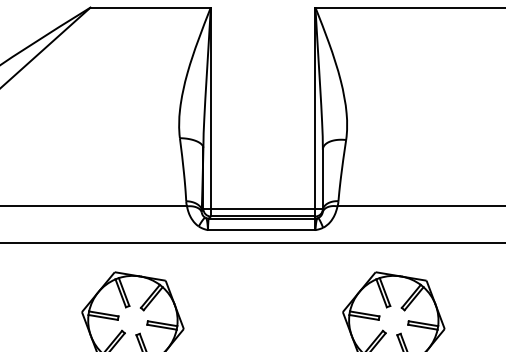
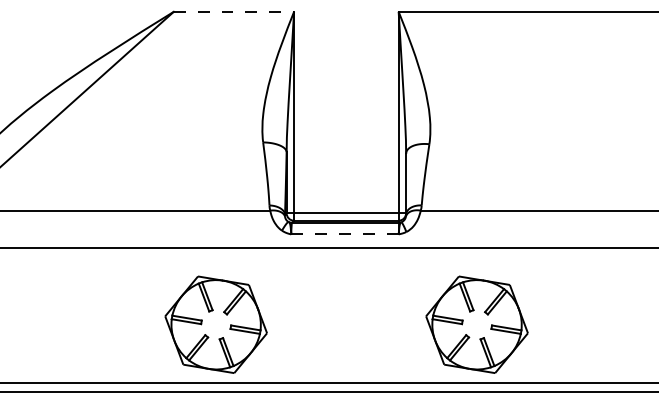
line: (151, 7) -> (234, 11), solid -> dashed
line: (261, 230) -> (344, 234), solid -> dashed

